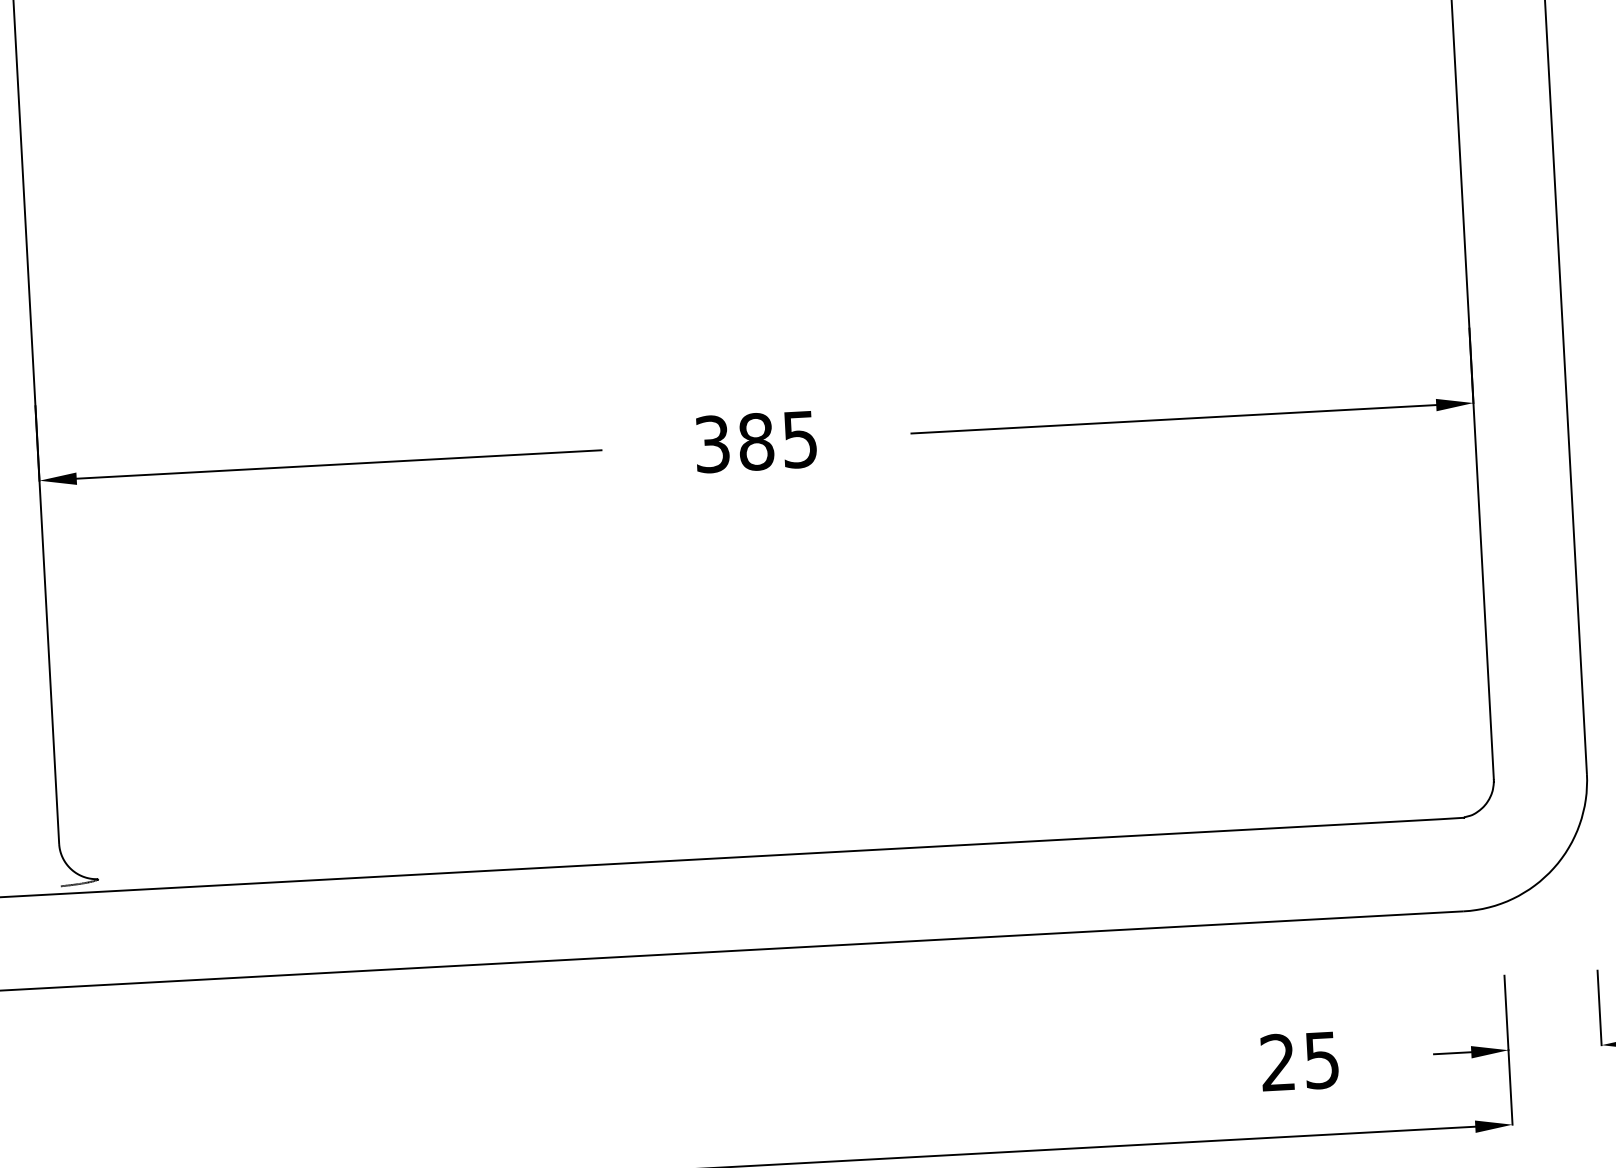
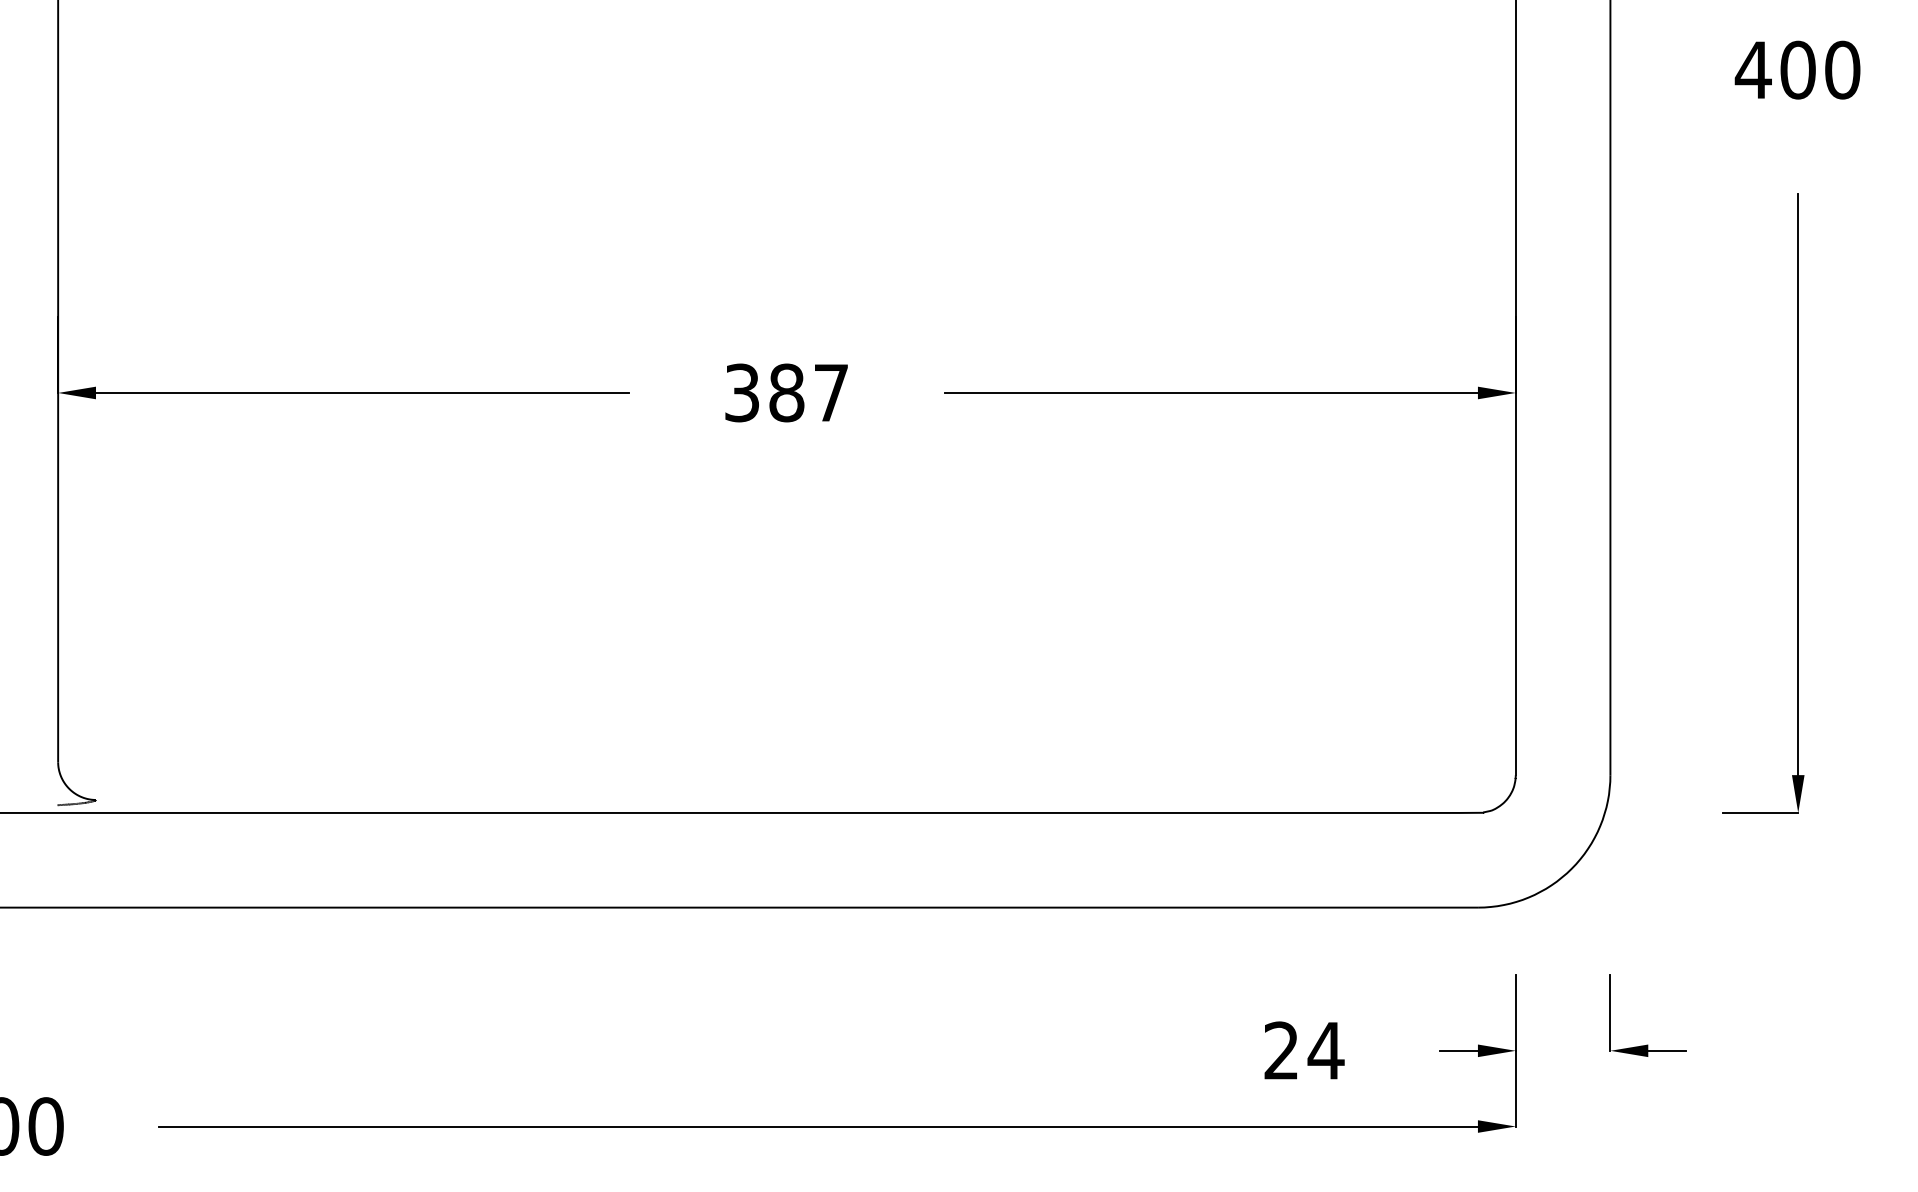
text: (799, 440) -> (830, 393), 385 -> 387
text: (1321, 1061) -> (1325, 1051), 25 -> 24

